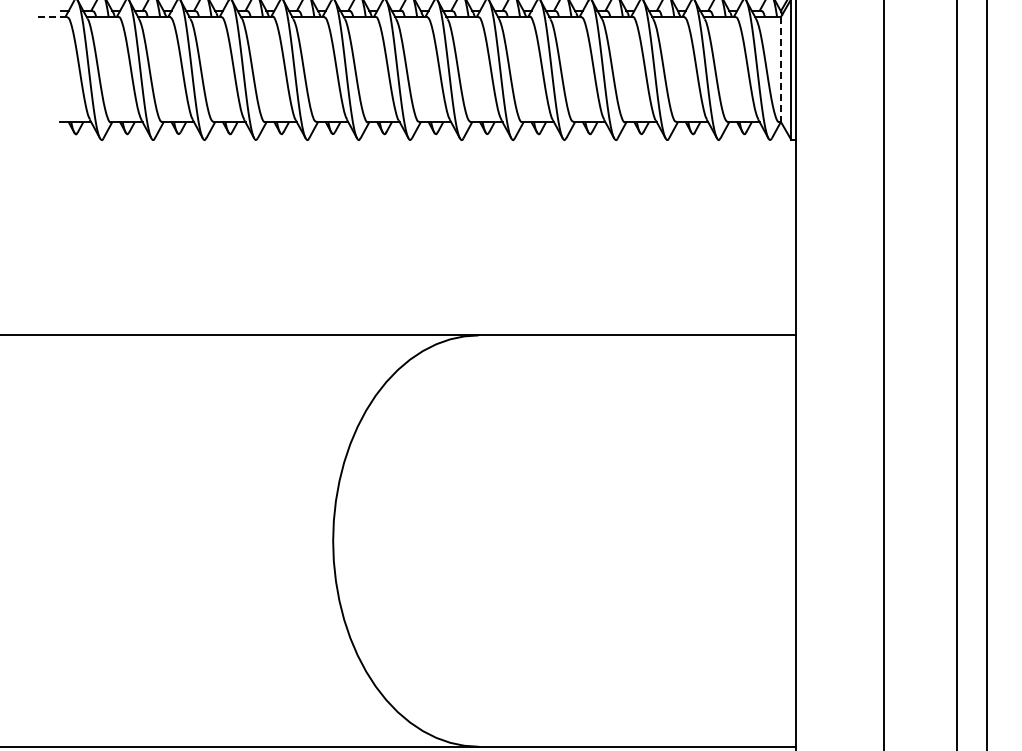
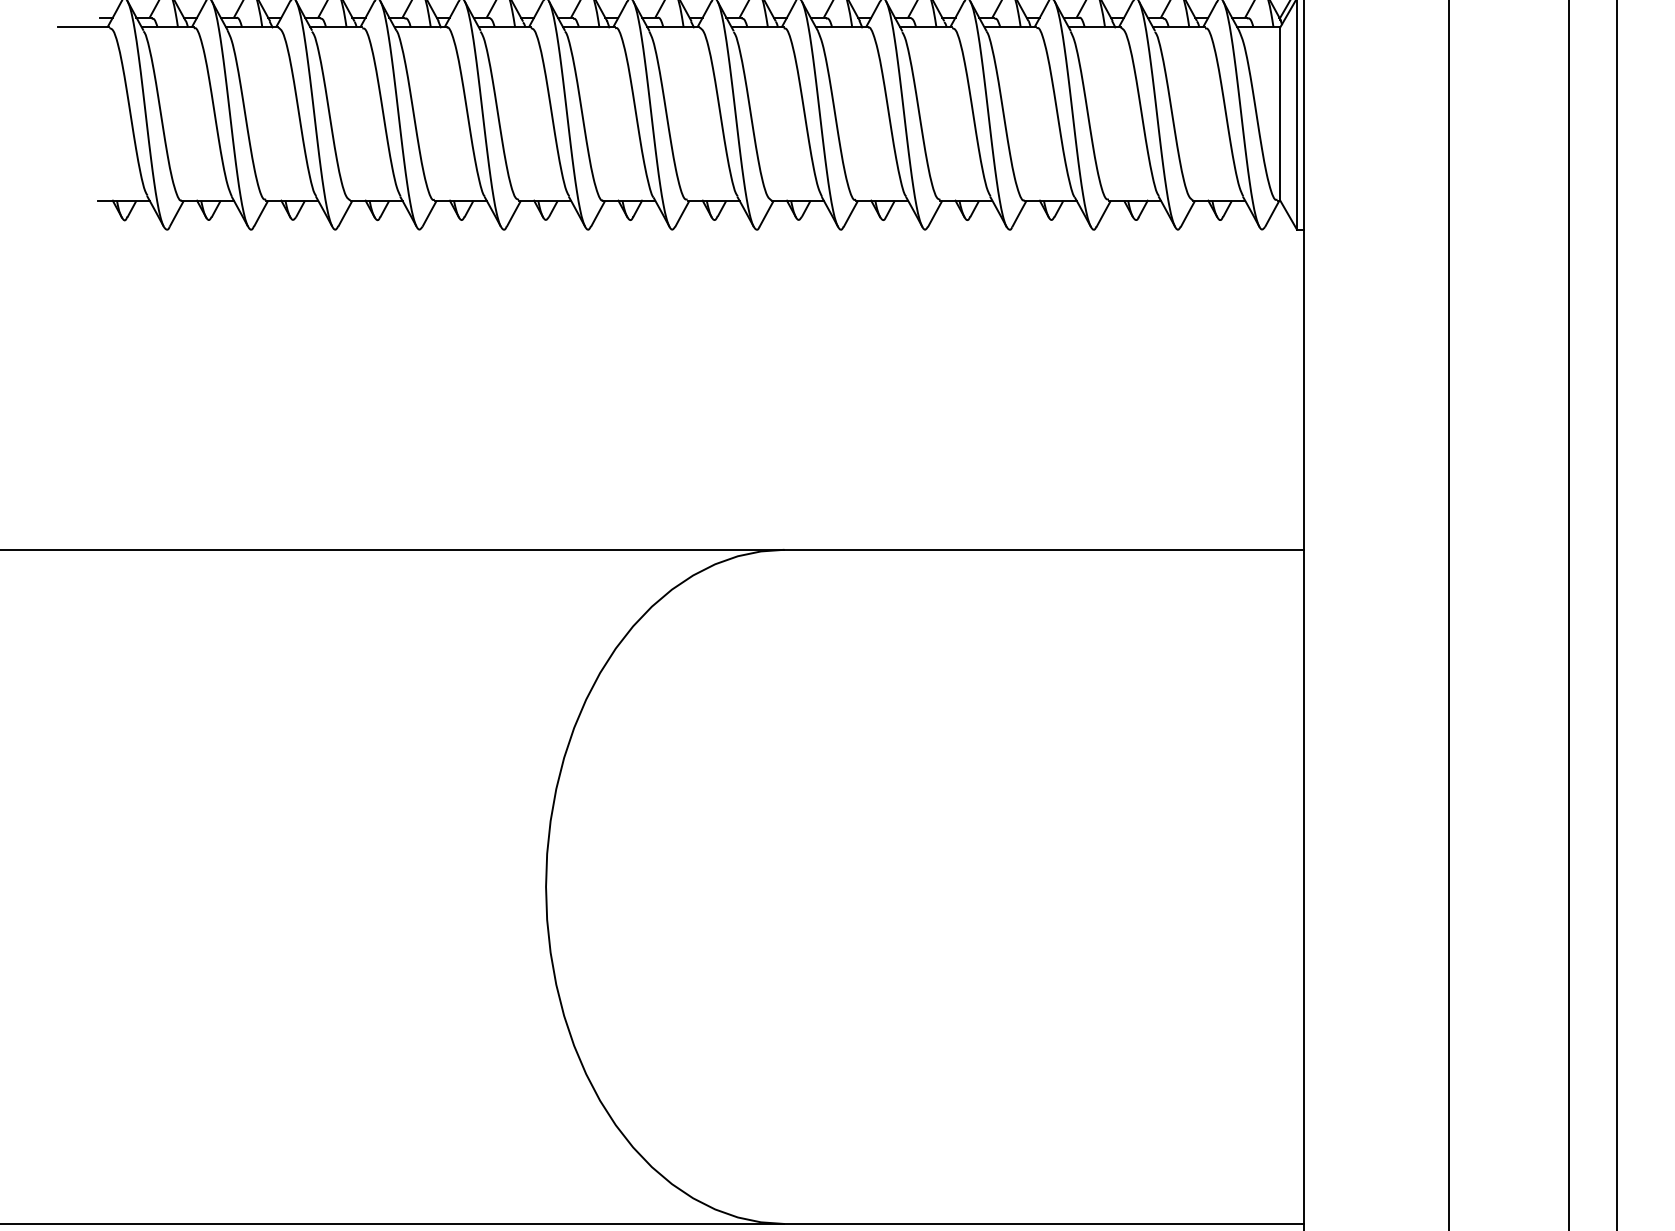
line: (50, 16) -> (82, 27), dashed -> solid
line: (781, 69) -> (1280, 113), dashed -> solid

